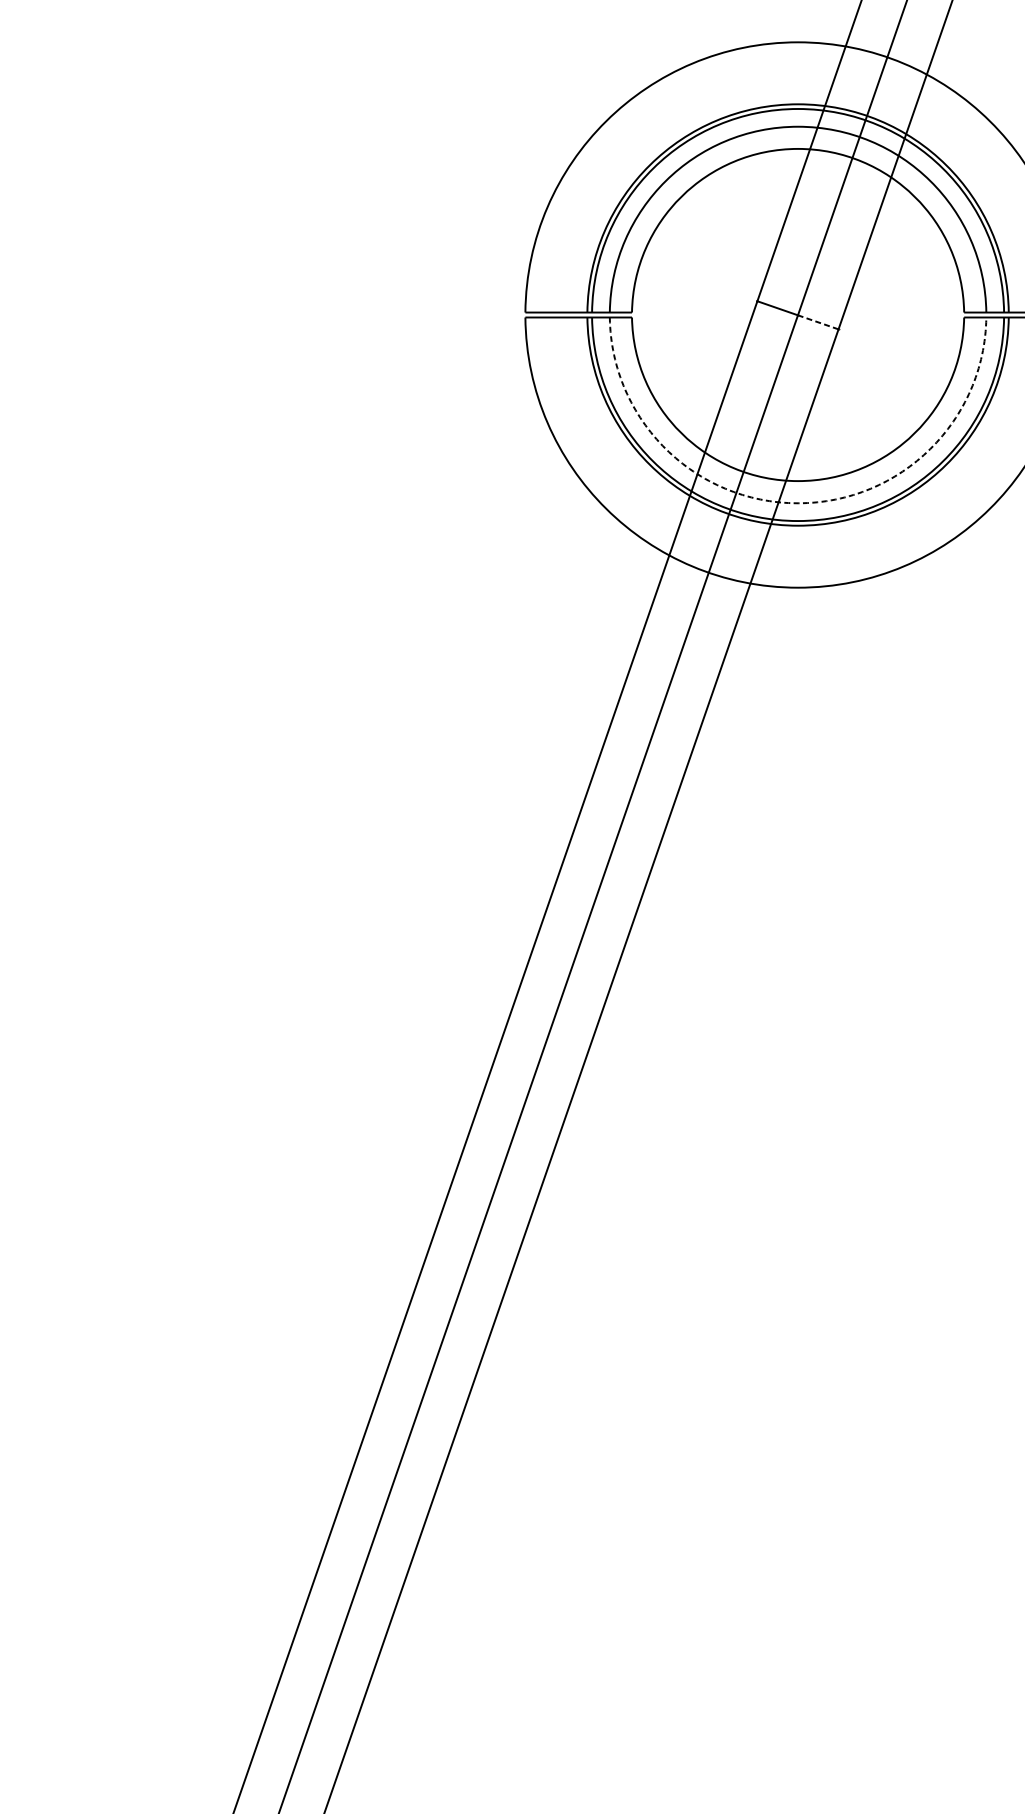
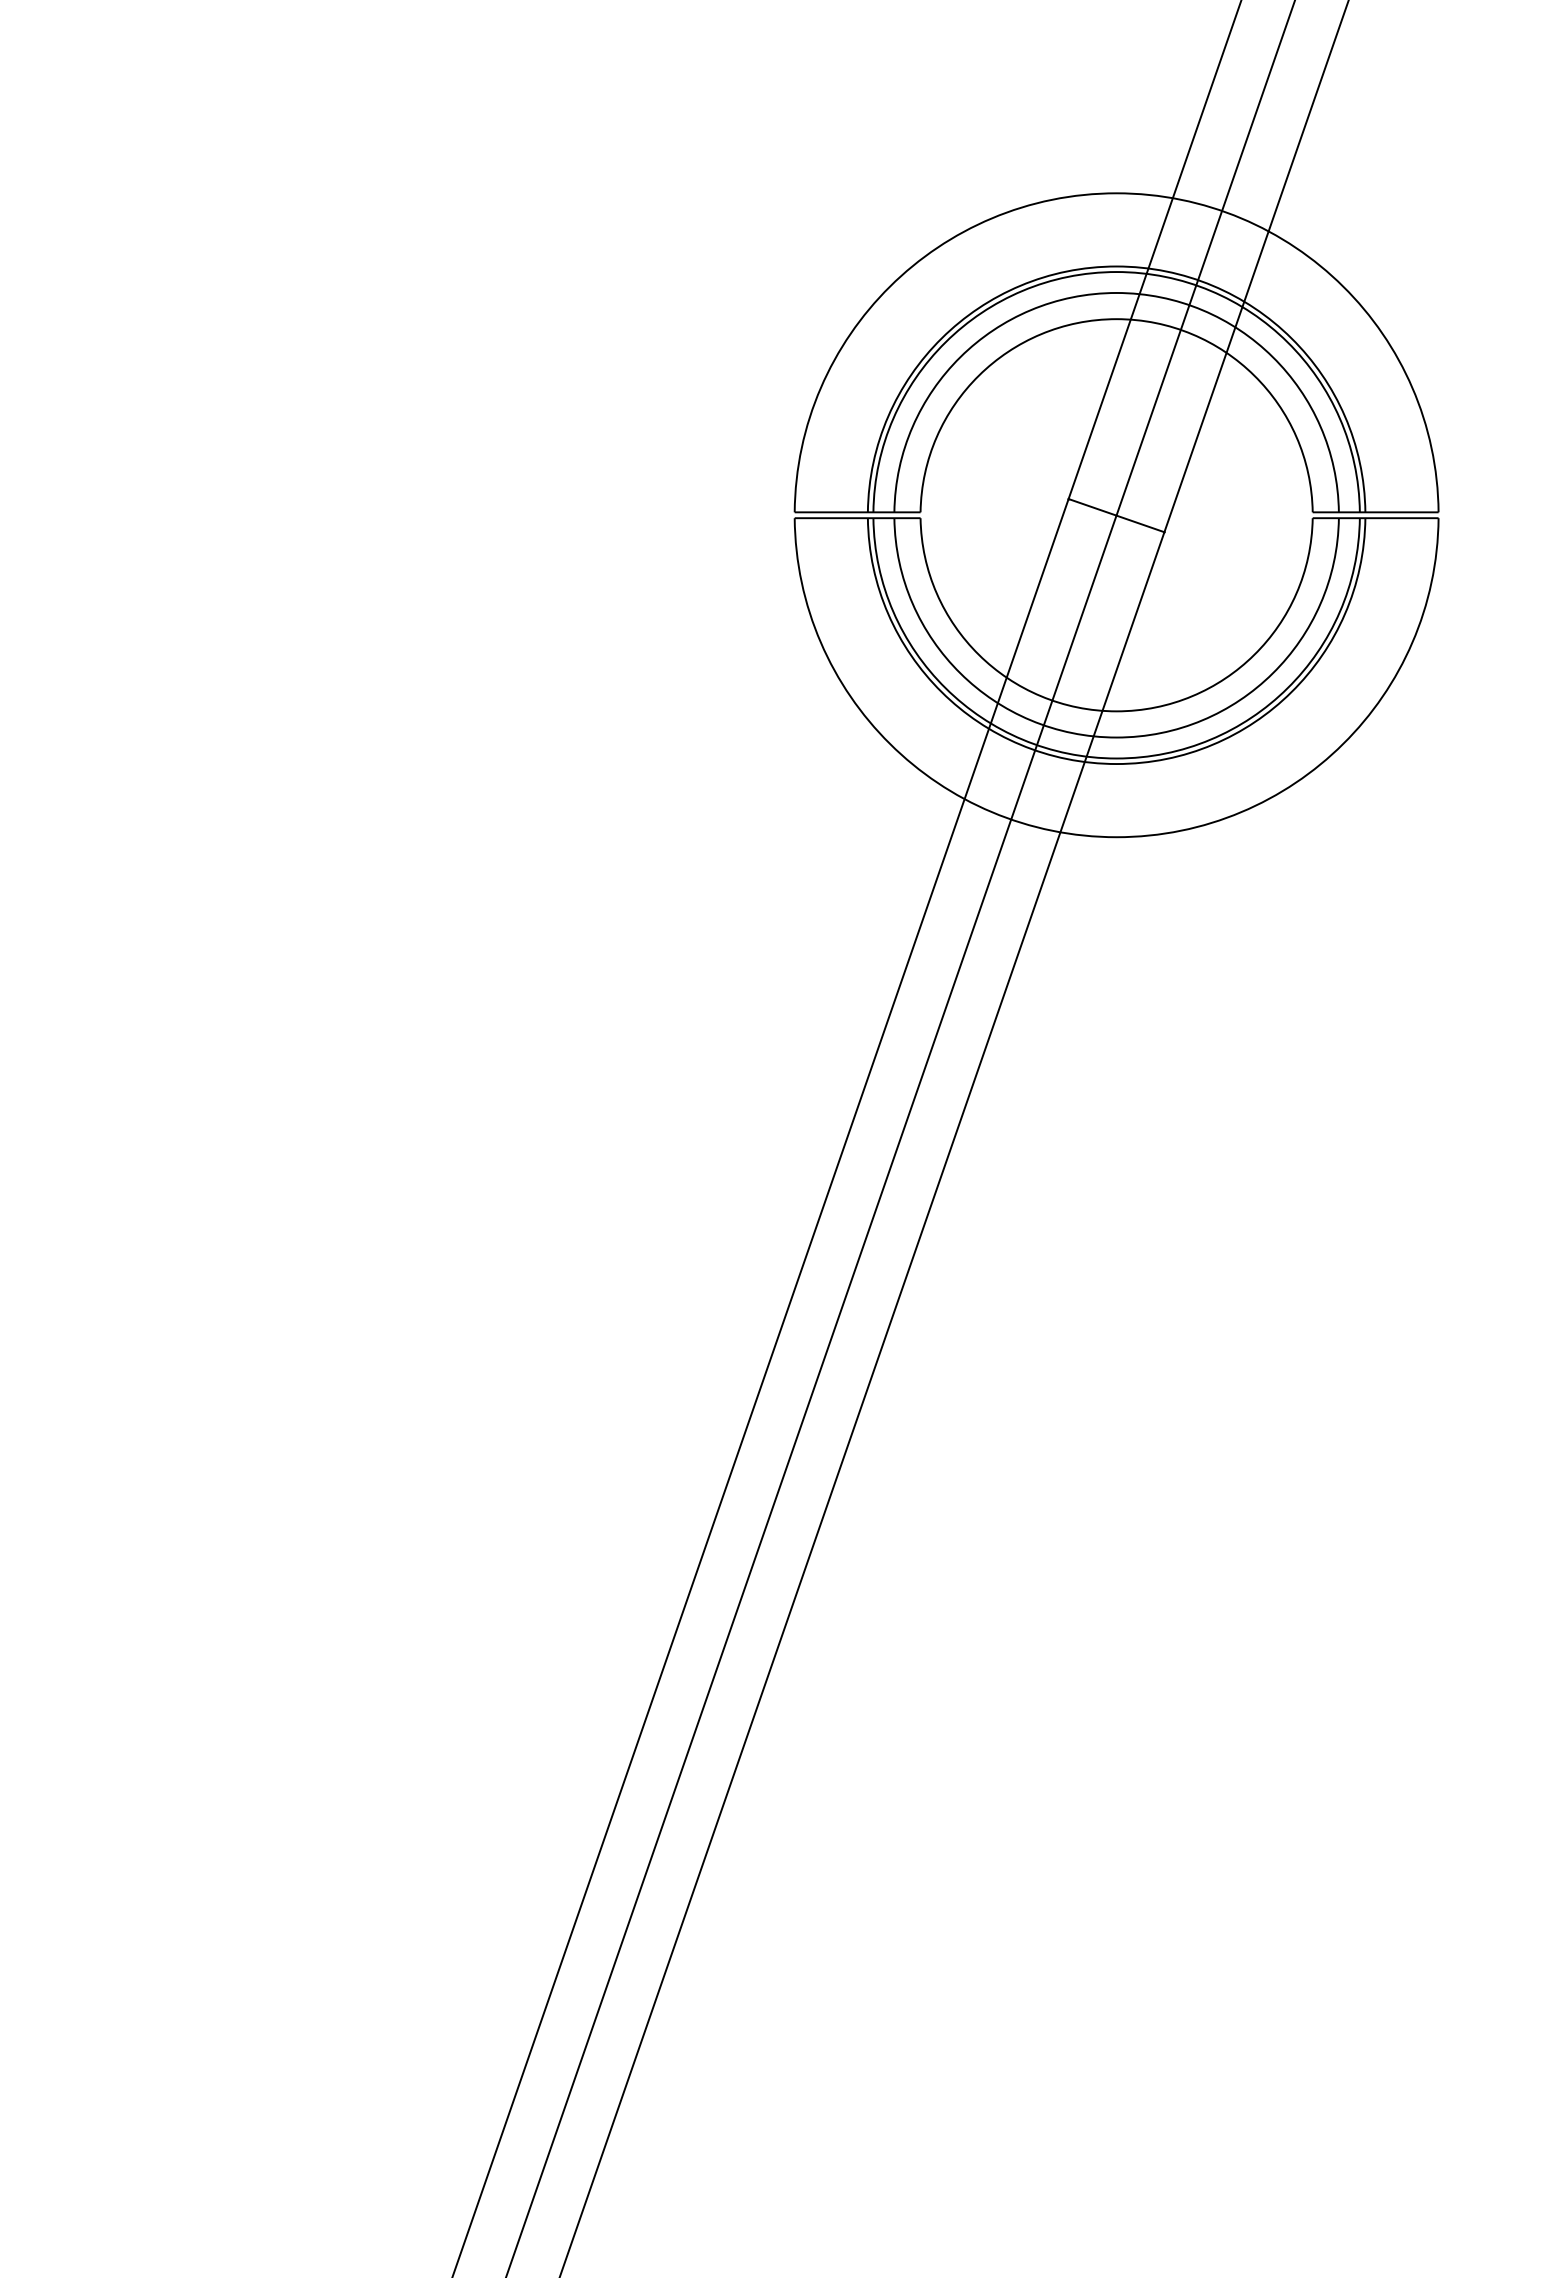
line: (818, 321) -> (1140, 523), dashed -> solid
arc: (797, 503) -> (1116, 737), dashed -> solid

